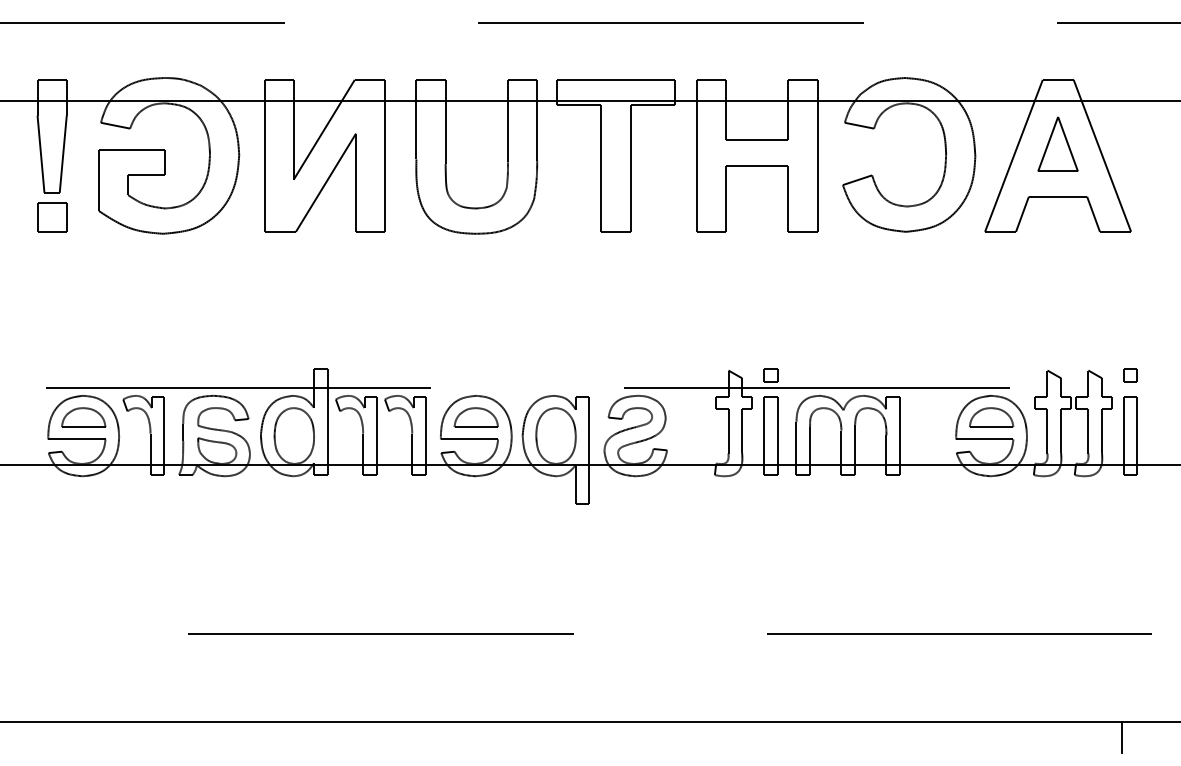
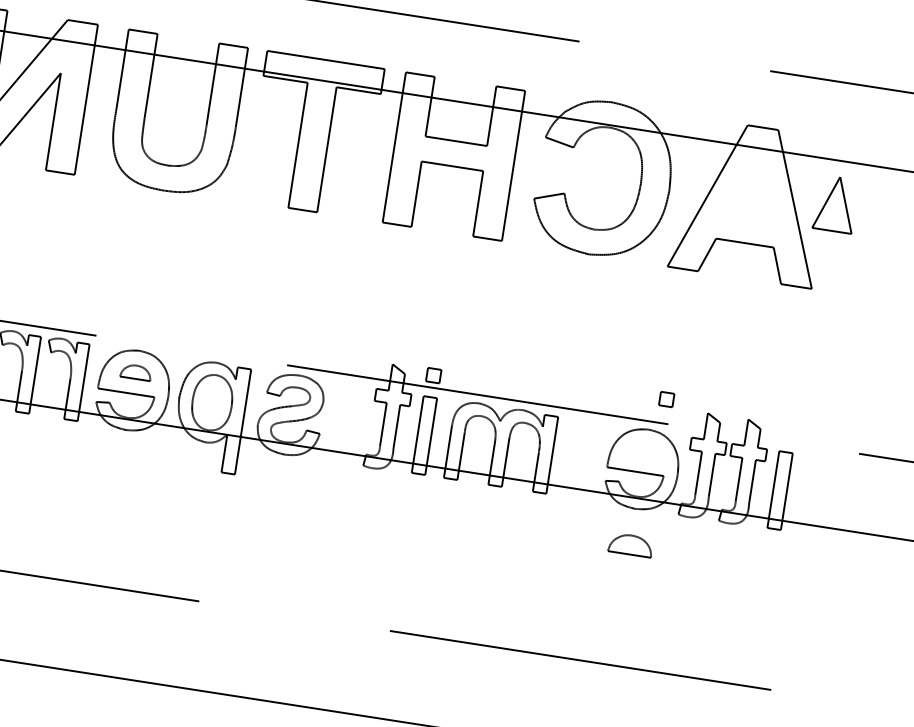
part: (1057, 143) -> (835, 203), moved
part: (1130, 375) -> (666, 399), moved
part: (475, 417) -> (135, 372), size x0.7
part: (991, 417) -> (630, 544), moved

